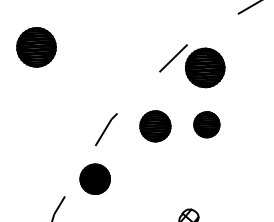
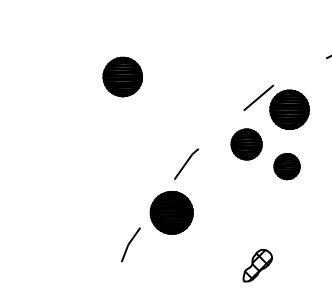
part: (155, 126) -> (246, 144), moved
part: (94, 179) -> (171, 212), size x1.43

